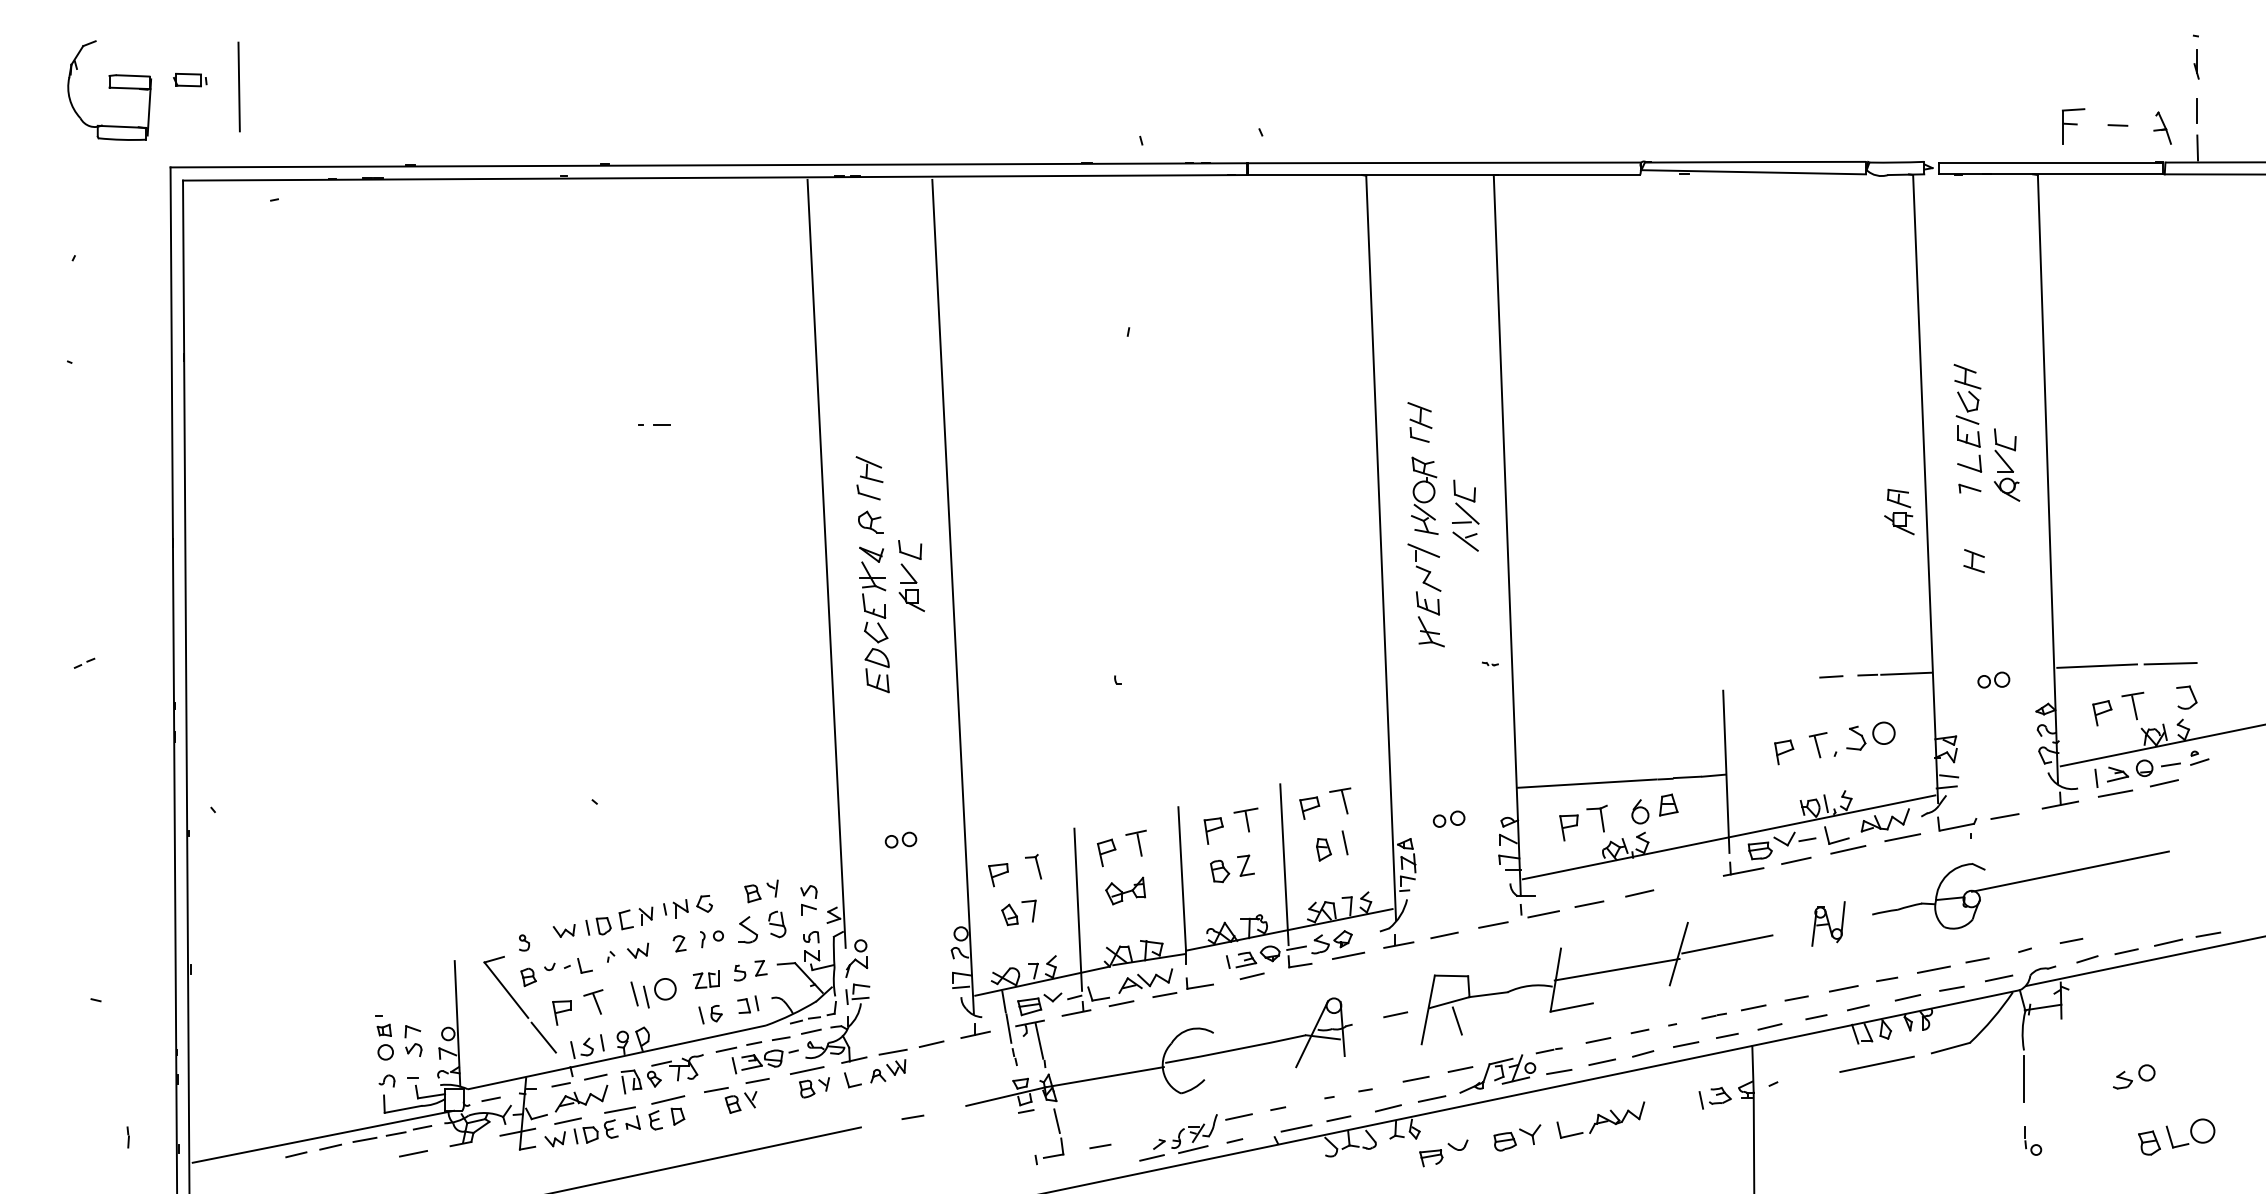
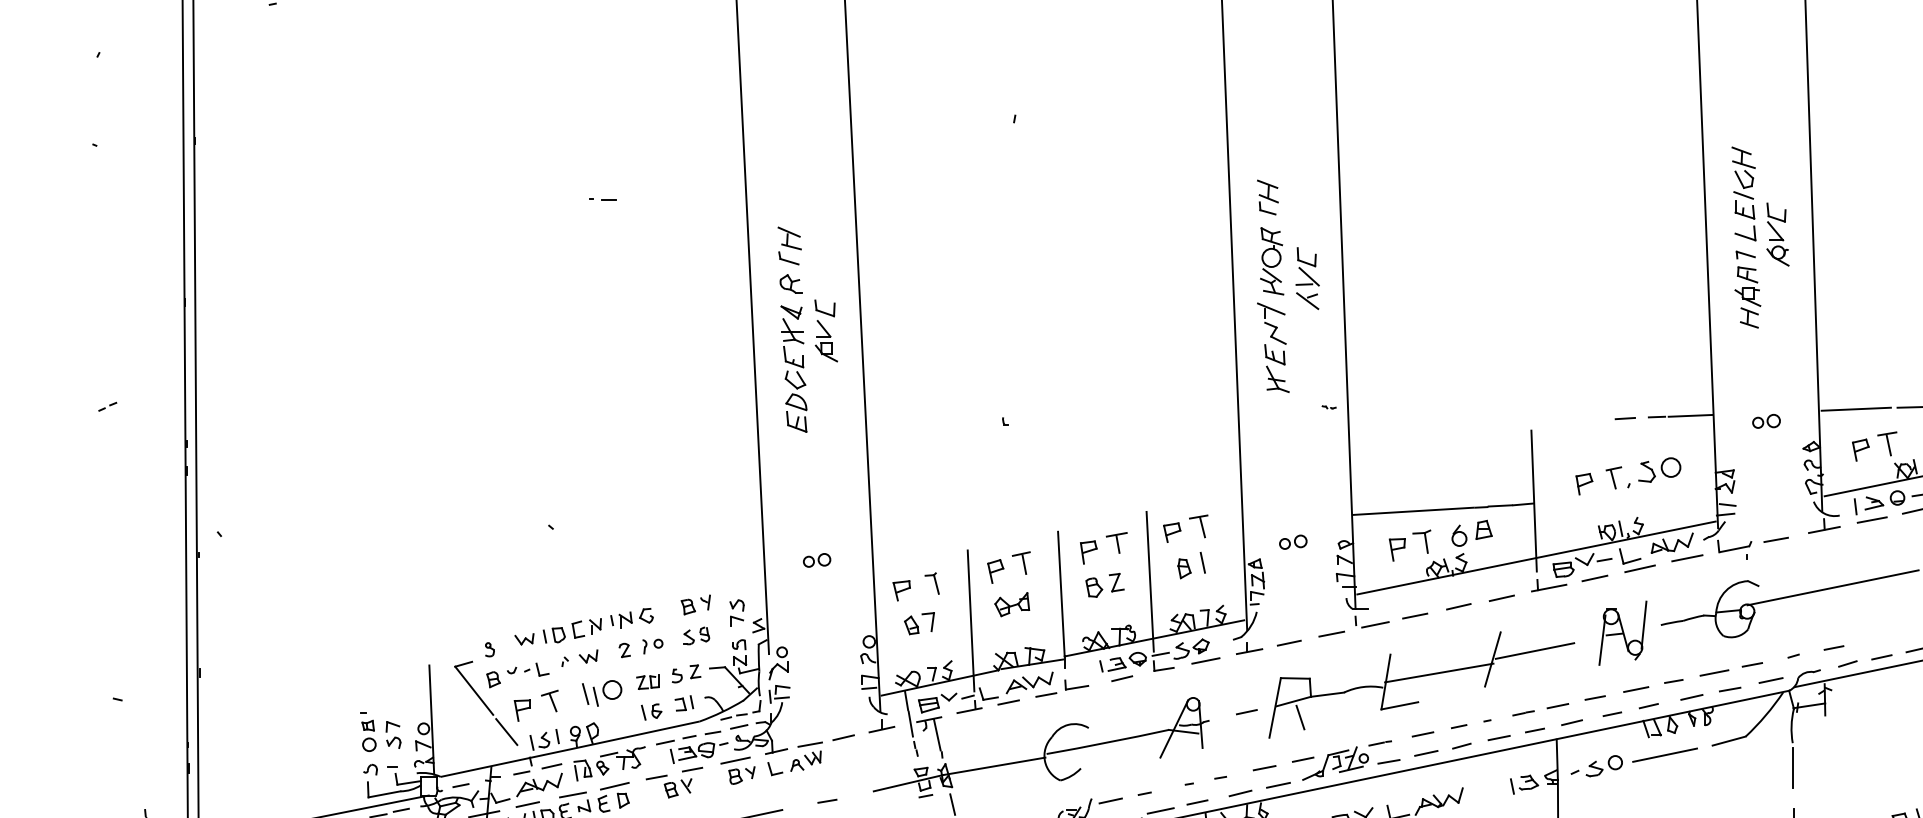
part: (1899, 511) -> (1747, 286), moved
line: (1689, 883) -> (1502, 598), added
part: (1828, 923) -> (1622, 632), size x1.67
part: (762, 926) -> (696, 635), size x0.62
part: (2134, 1076) -> (1604, 765), moved

